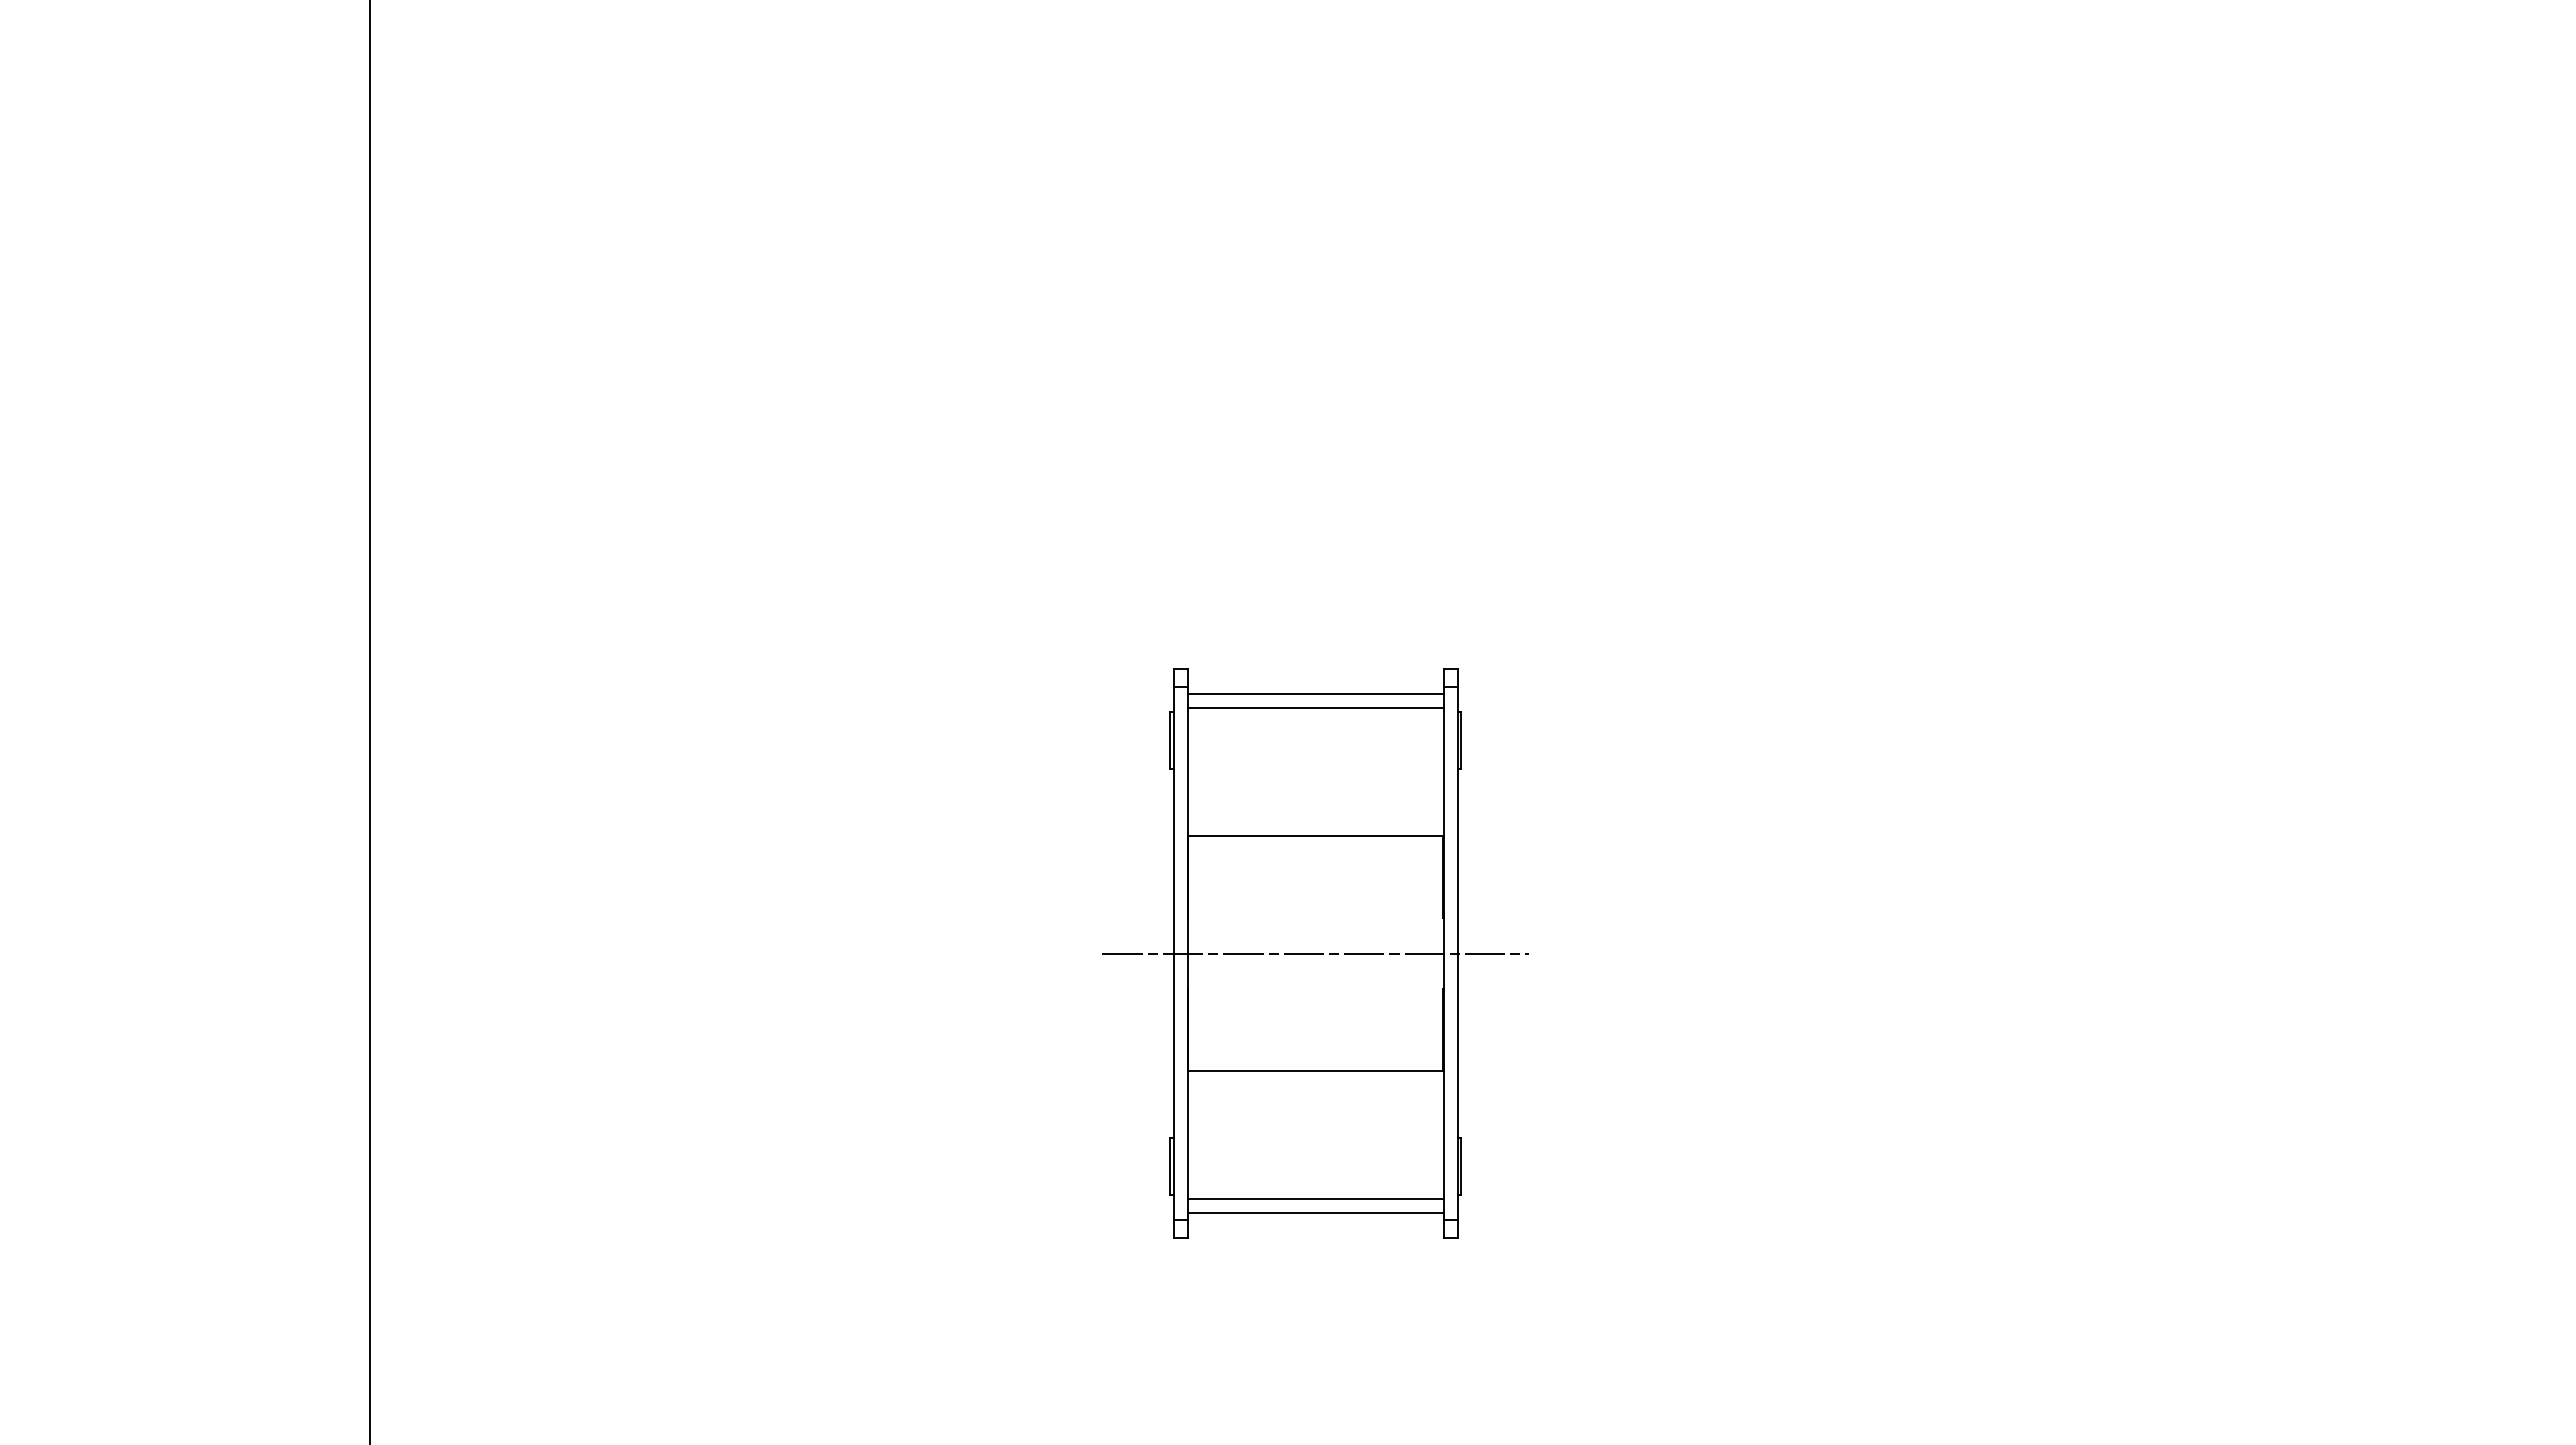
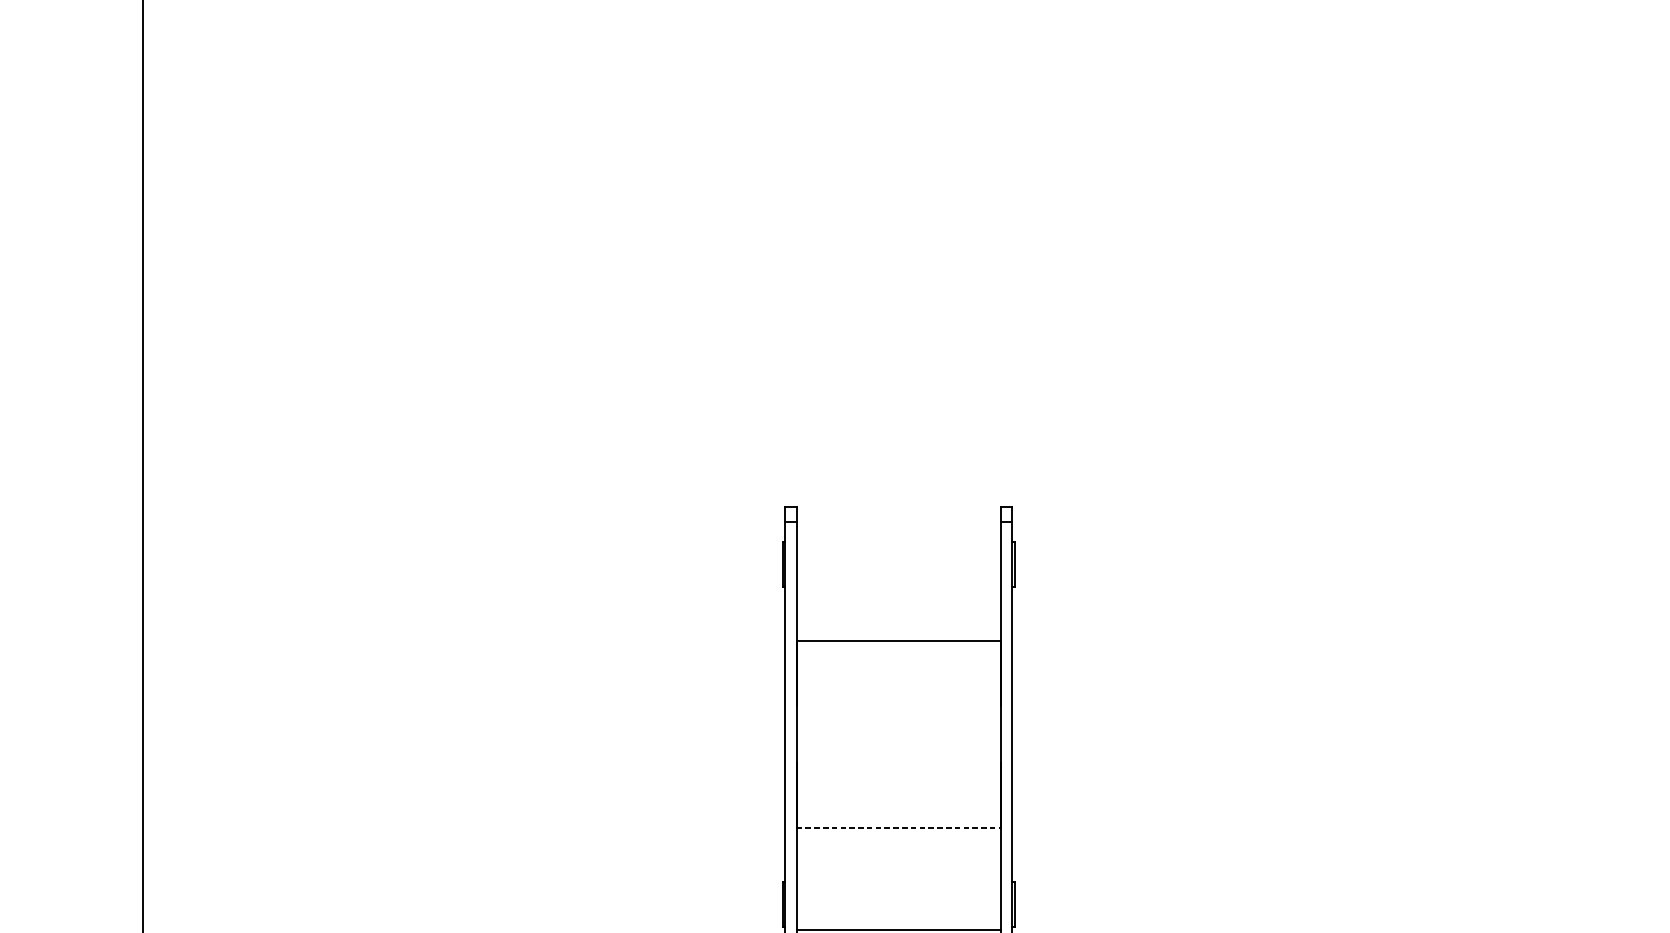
line: (1315, 694) -> (898, 527), removed
line: (1315, 708) -> (898, 538), removed
line: (1315, 953) -> (898, 734), removed
line: (1315, 1070) -> (898, 827), solid -> dashed

